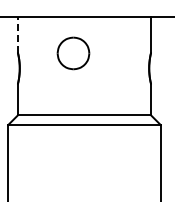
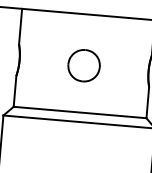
line: (17, 34) -> (20, 26), dashed -> solid
part: (73, 53) -> (84, 65), moved

